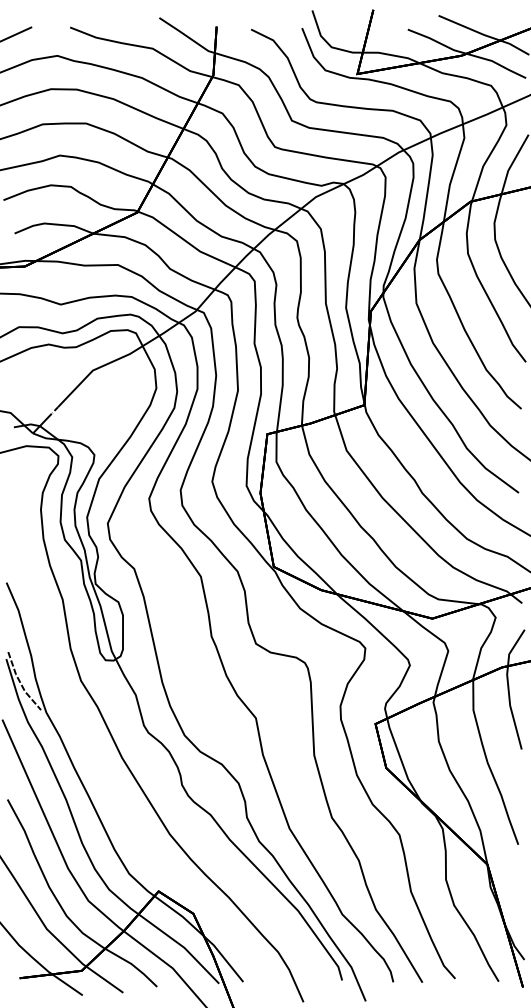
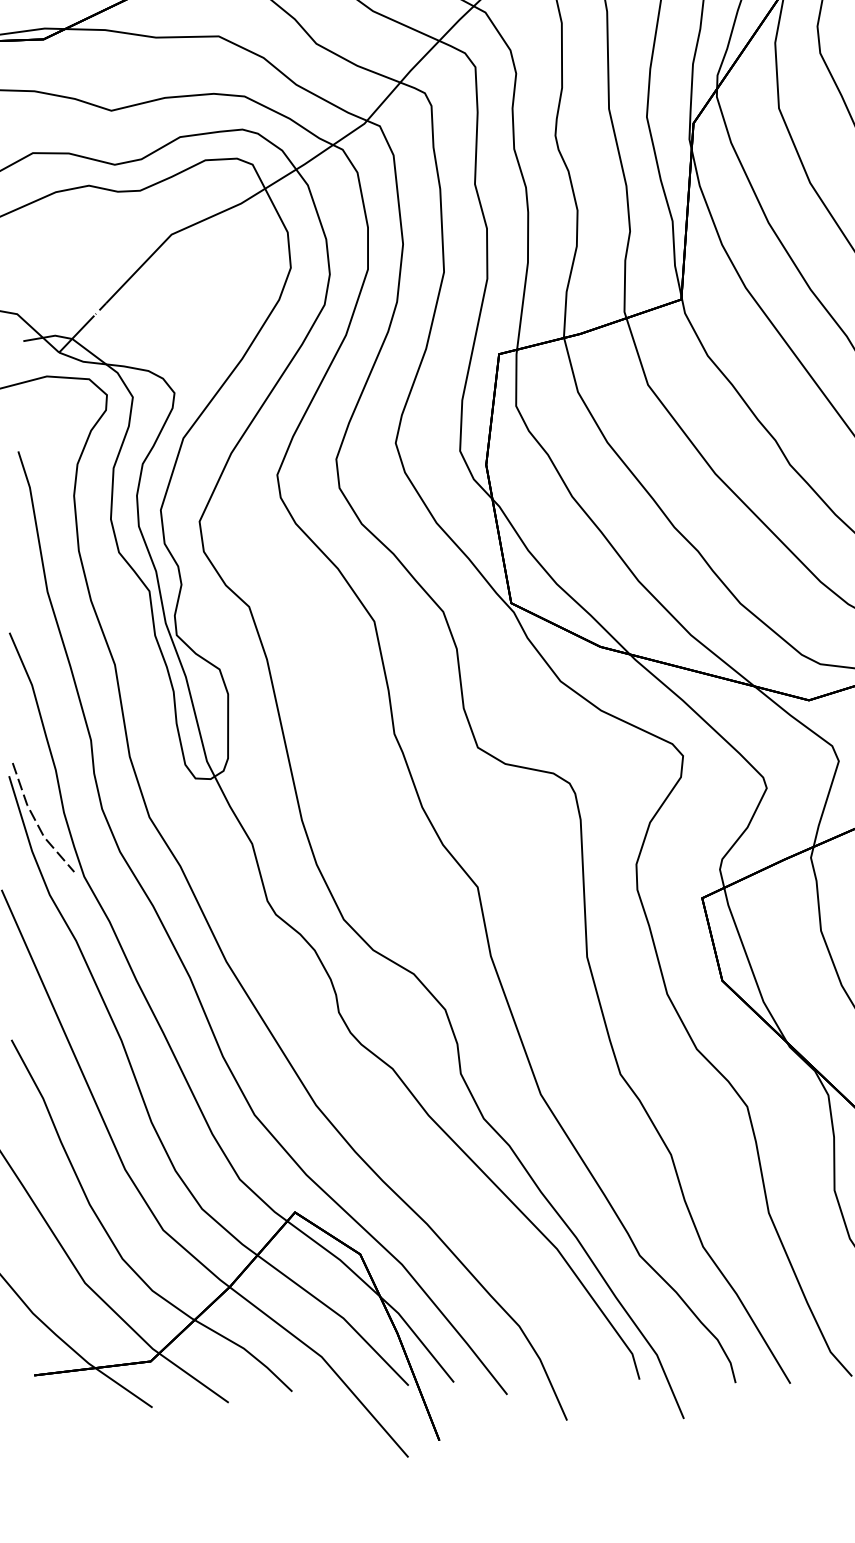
curve: (99, 757) -> (183, 960), added

